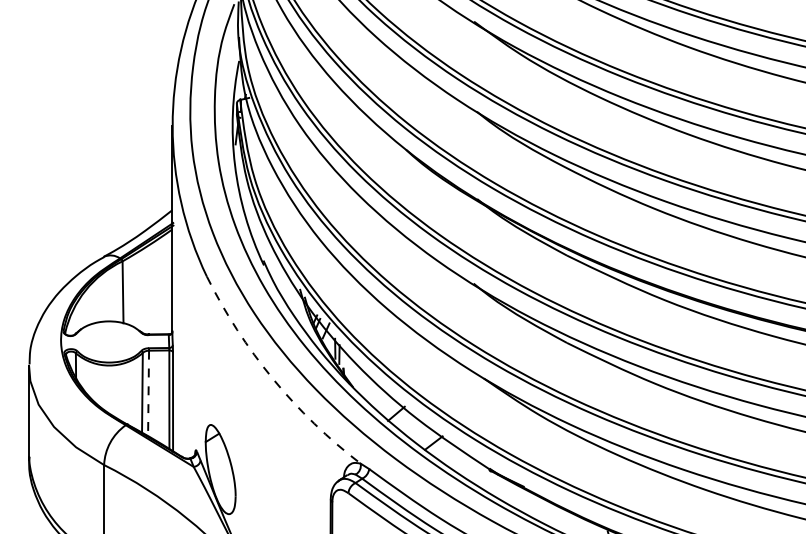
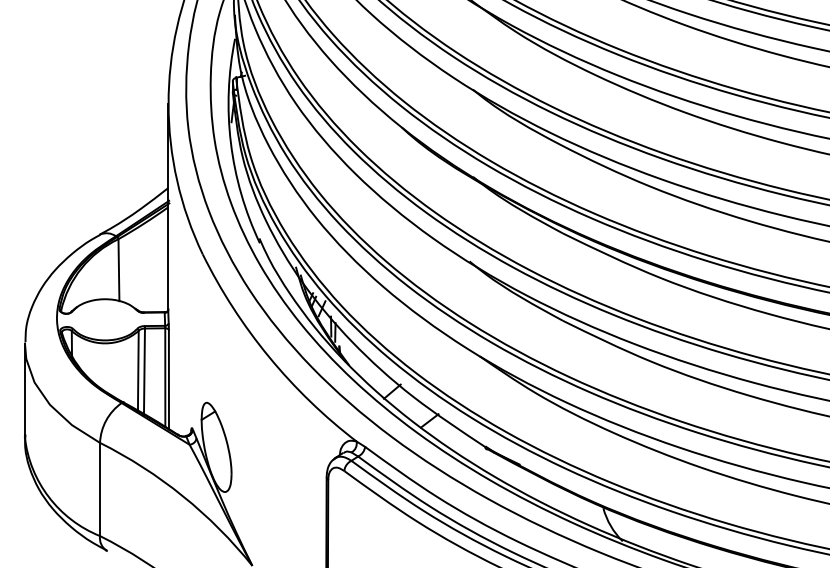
arc: (272, 378) -> (268, 356), dashed -> solid
line: (148, 394) -> (144, 372), dashed -> solid

